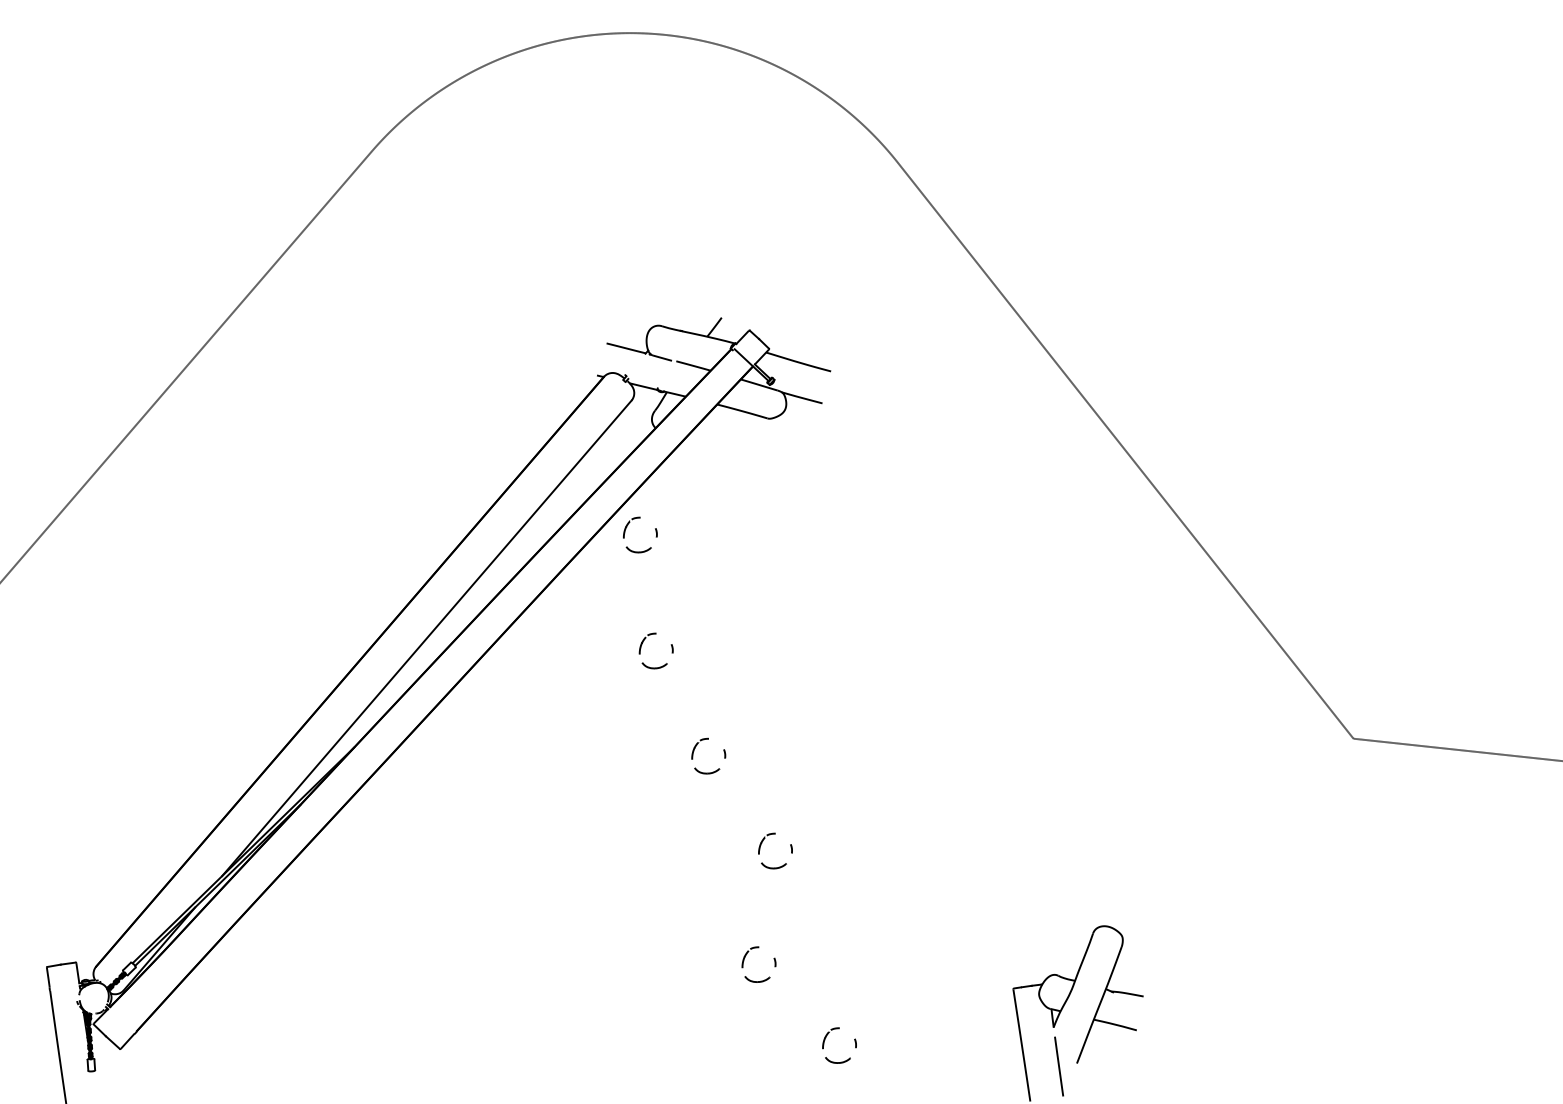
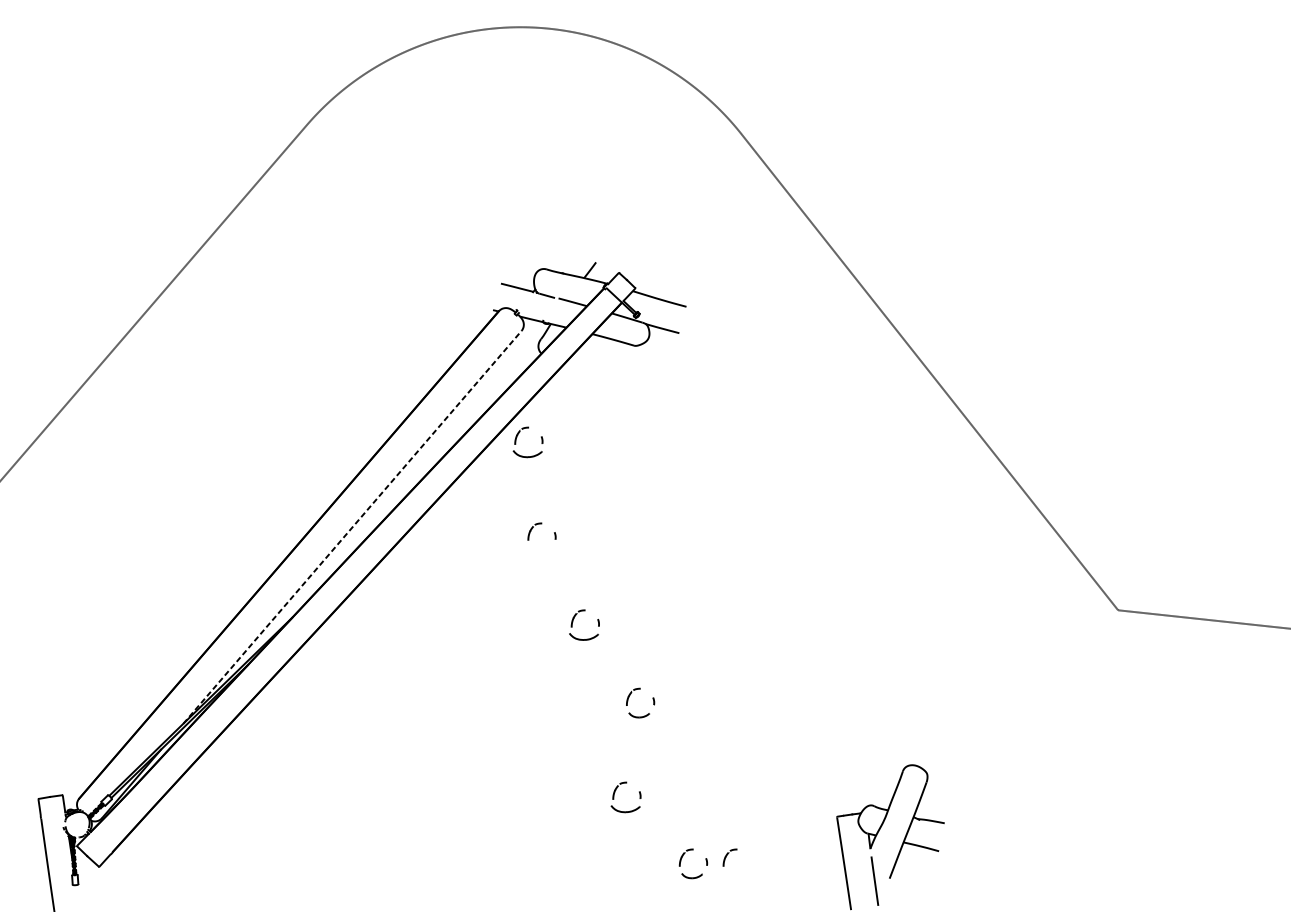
part: (638, 549) -> (527, 453), size x1.4
line: (426, 638) -> (352, 527), solid -> dashed
part: (654, 665) -> (540, 549), removed
part: (707, 770) -> (584, 636), size x1.4
part: (757, 979) -> (625, 809), size x1.4
part: (883, 1038) -> (729, 857), added

